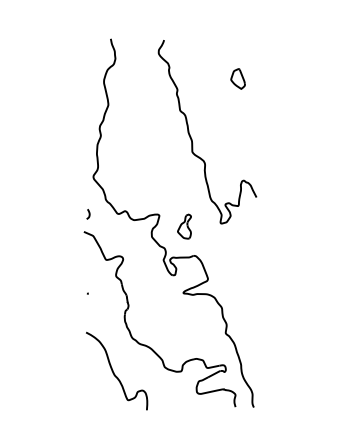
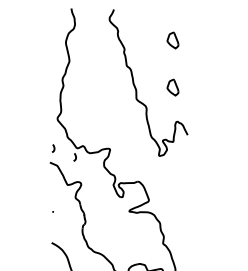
part: (237, 137) -> (172, 87), added
curve: (115, 225) -> (75, 157), added
part: (184, 226) -> (130, 158), removed

